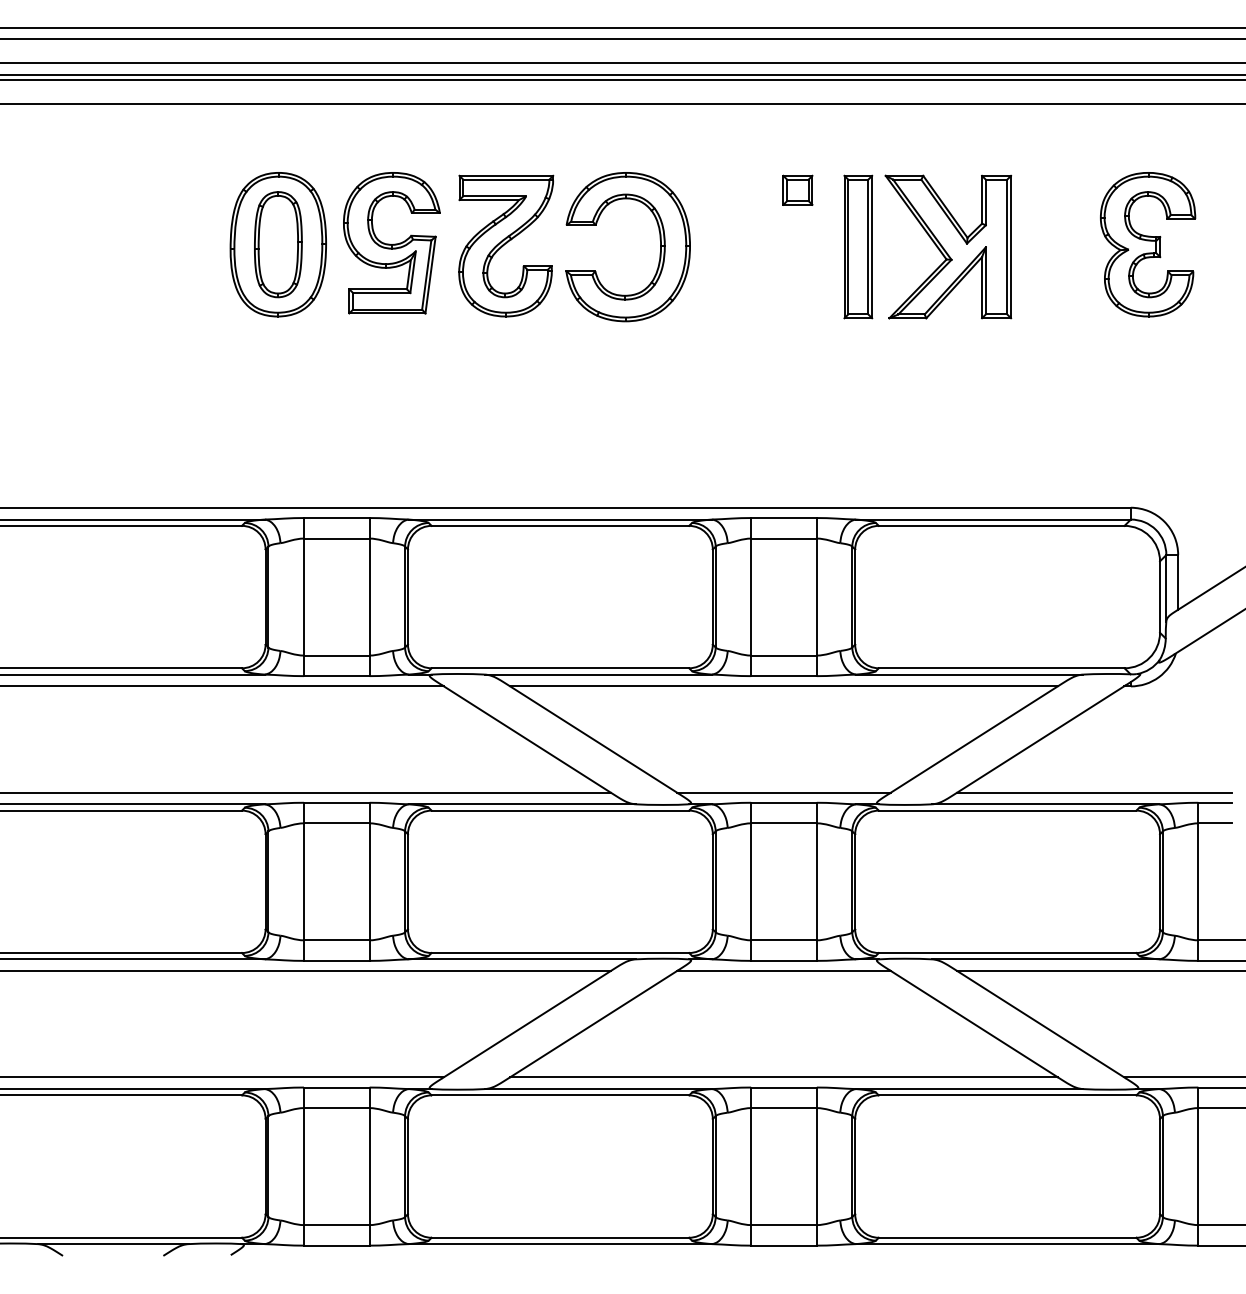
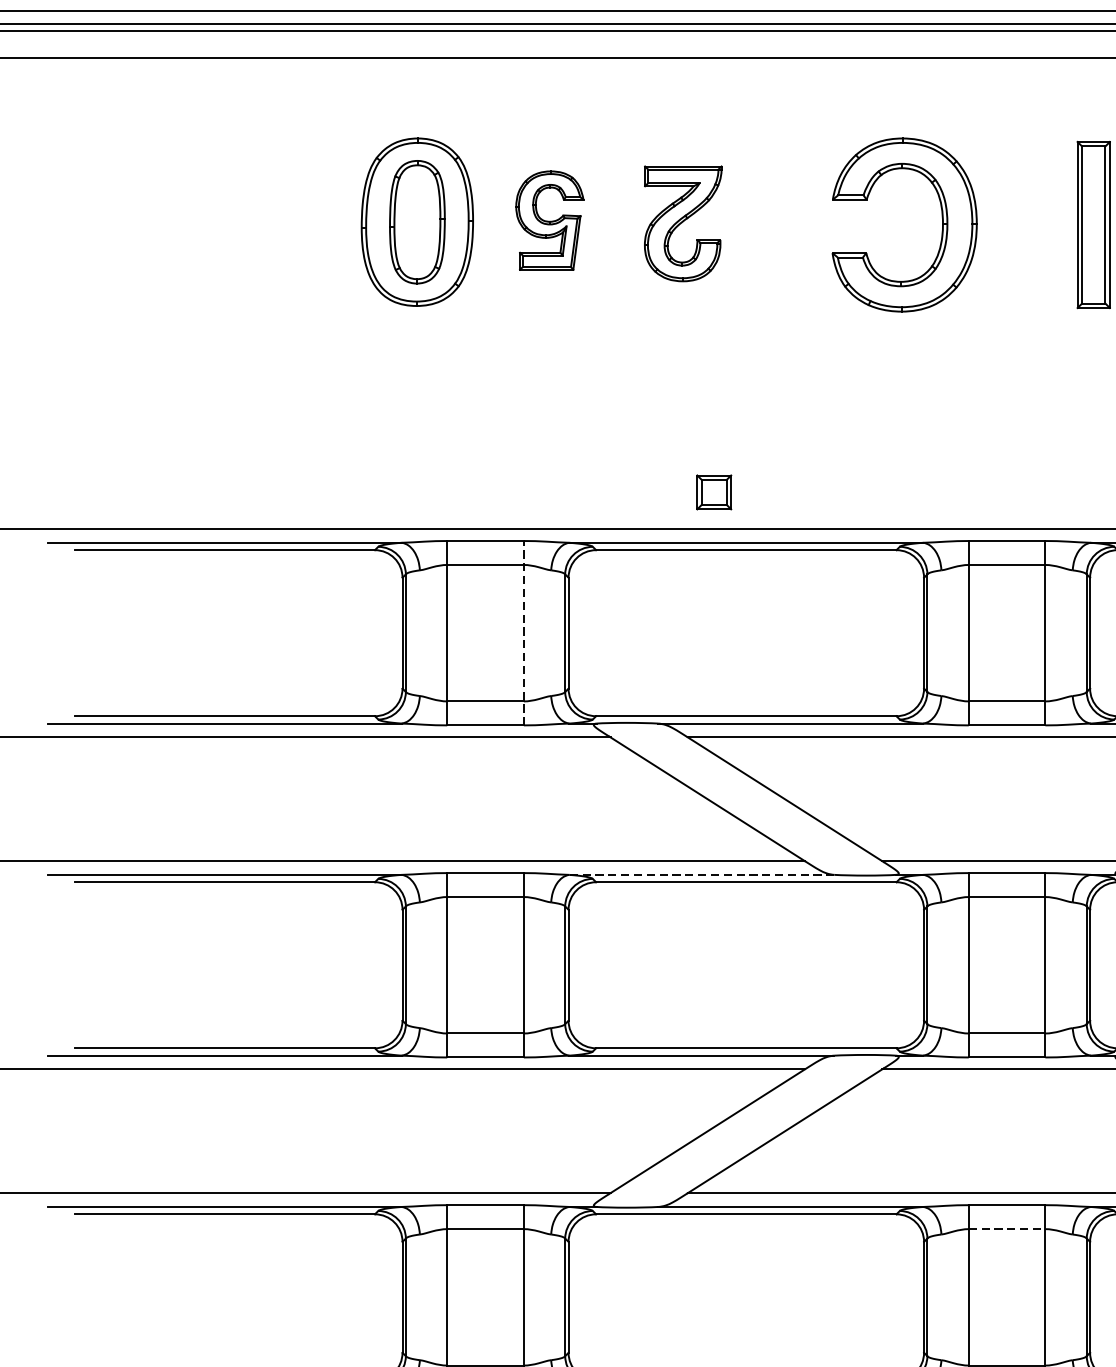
part: (797, 189) -> (713, 491), moved
part: (391, 243) -> (549, 220), size x0.6
part: (506, 245) -> (683, 223), size x0.7
part: (659, 253) -> (941, 232), moved
line: (369, 596) -> (523, 632), solid -> dashed
line: (522, 804) -> (702, 875), solid -> dashed
line: (784, 1108) -> (1007, 1229), solid -> dashed

